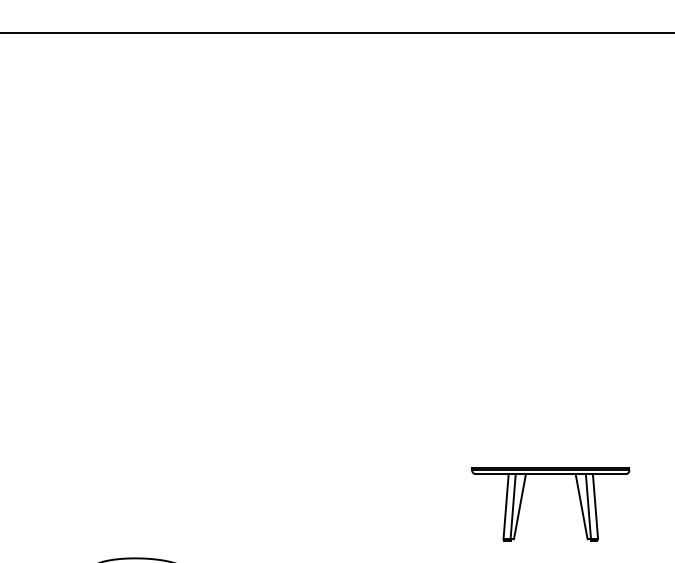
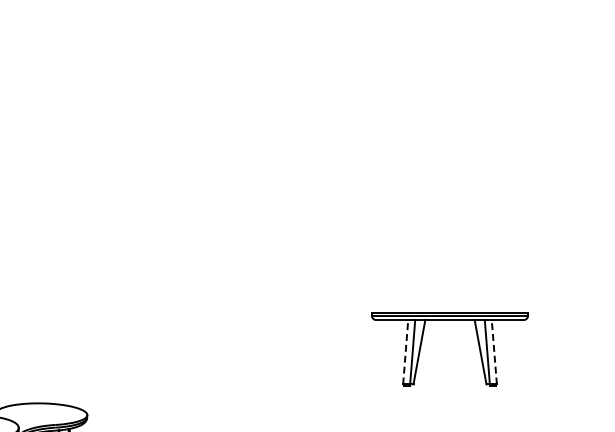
line: (506, 506) -> (406, 351), solid -> dashed
line: (595, 506) -> (494, 351), solid -> dashed

